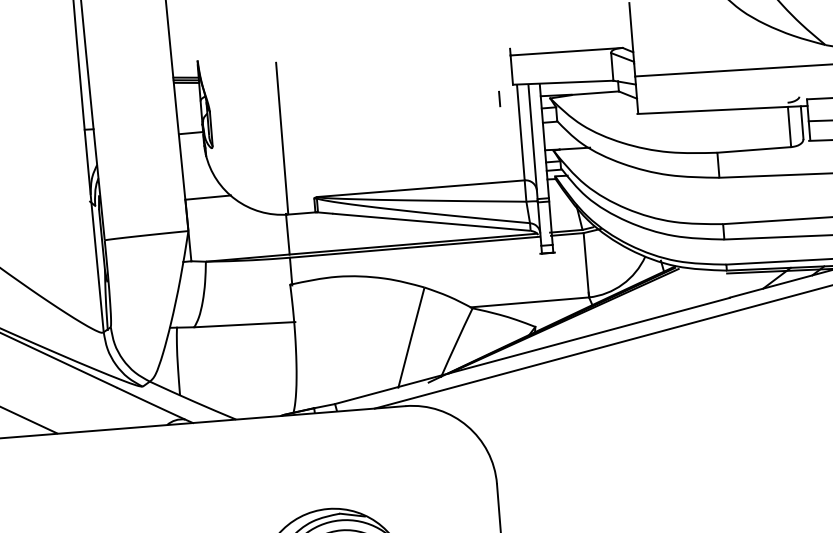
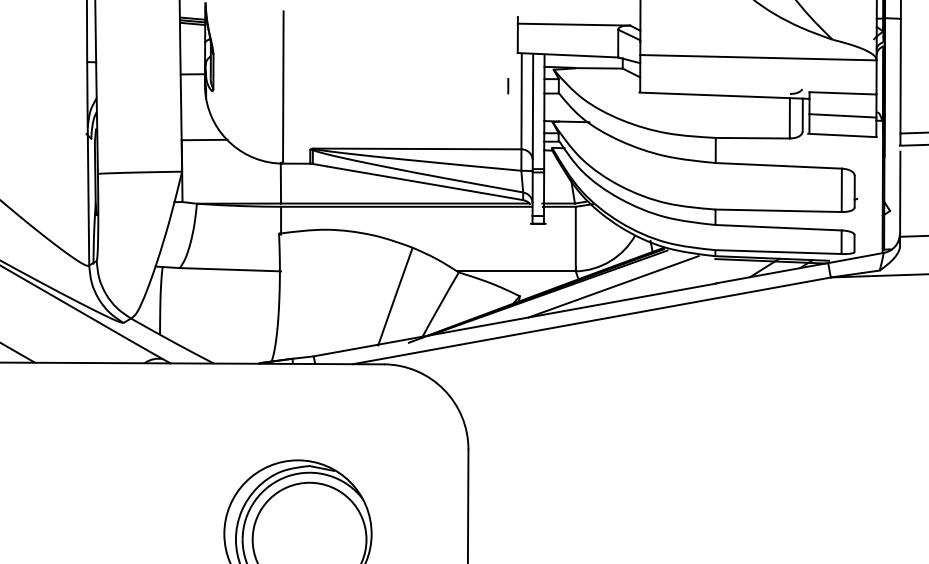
line: (499, 99) -> (508, 86), moved
line: (627, 309) -> (613, 286), added

